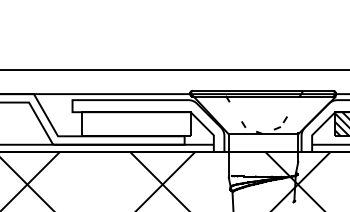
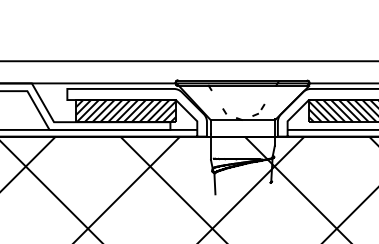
hatch: (135, 124) -> (125, 111), added

